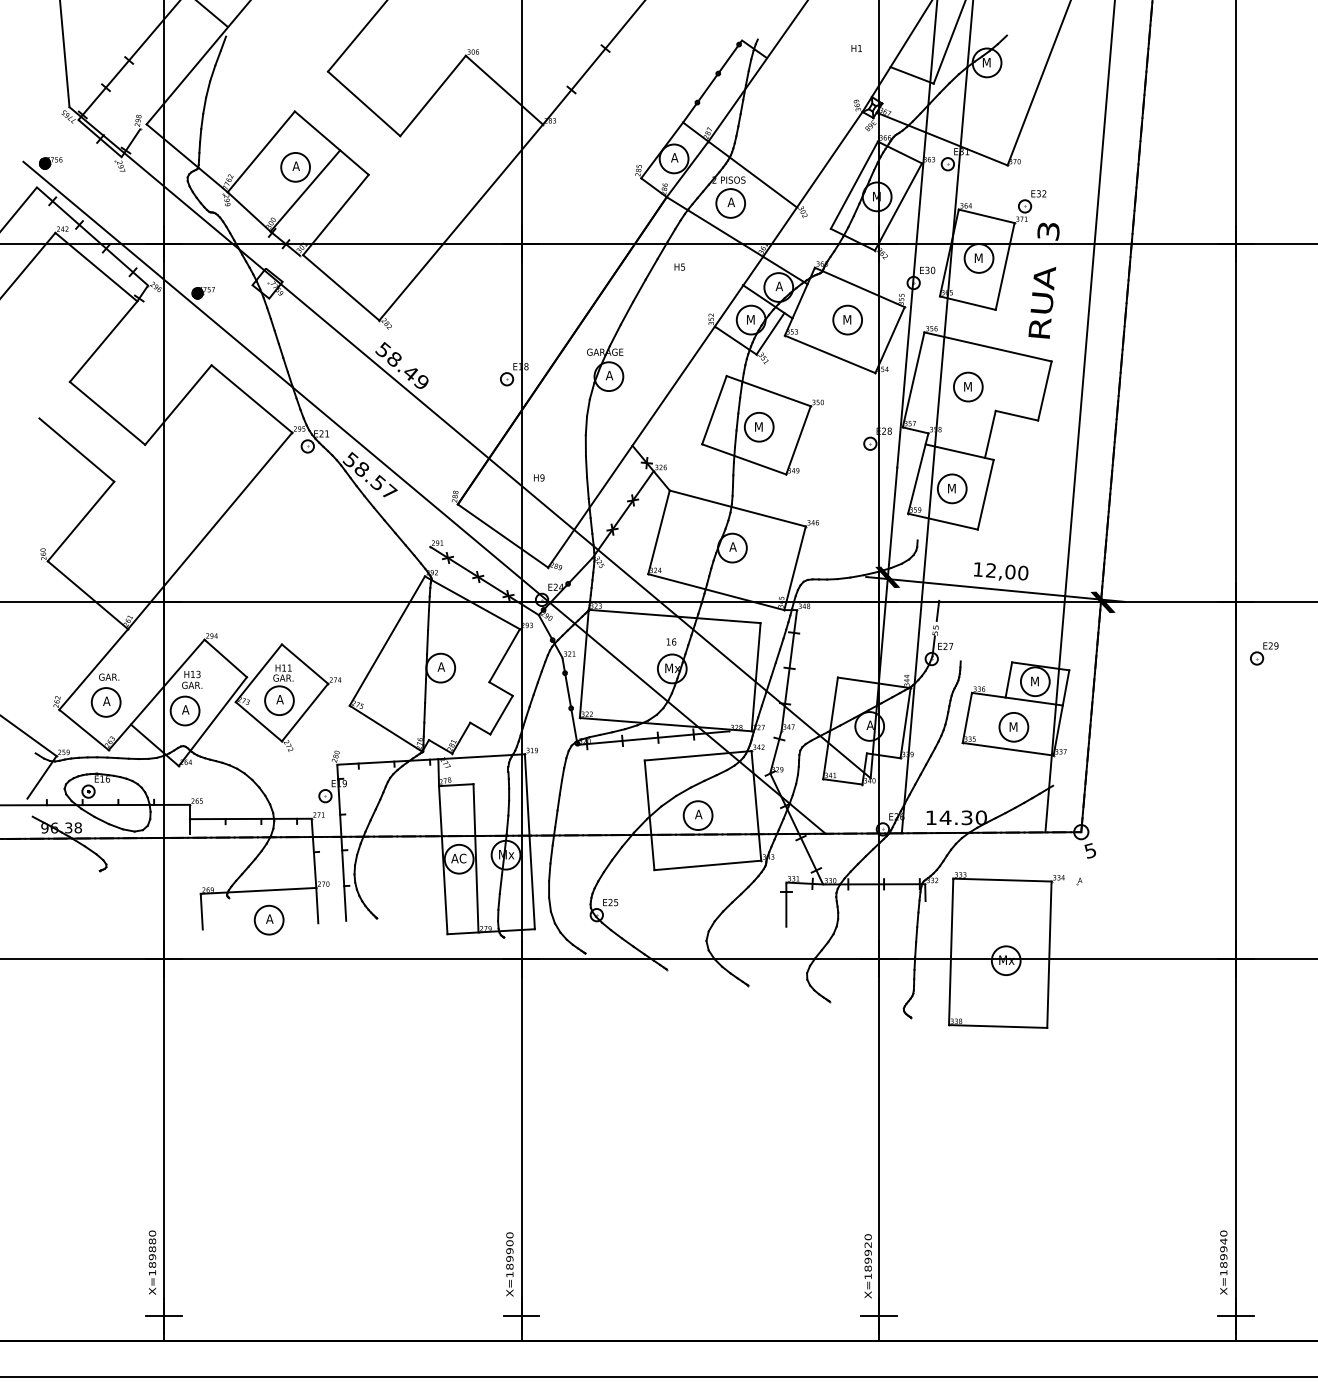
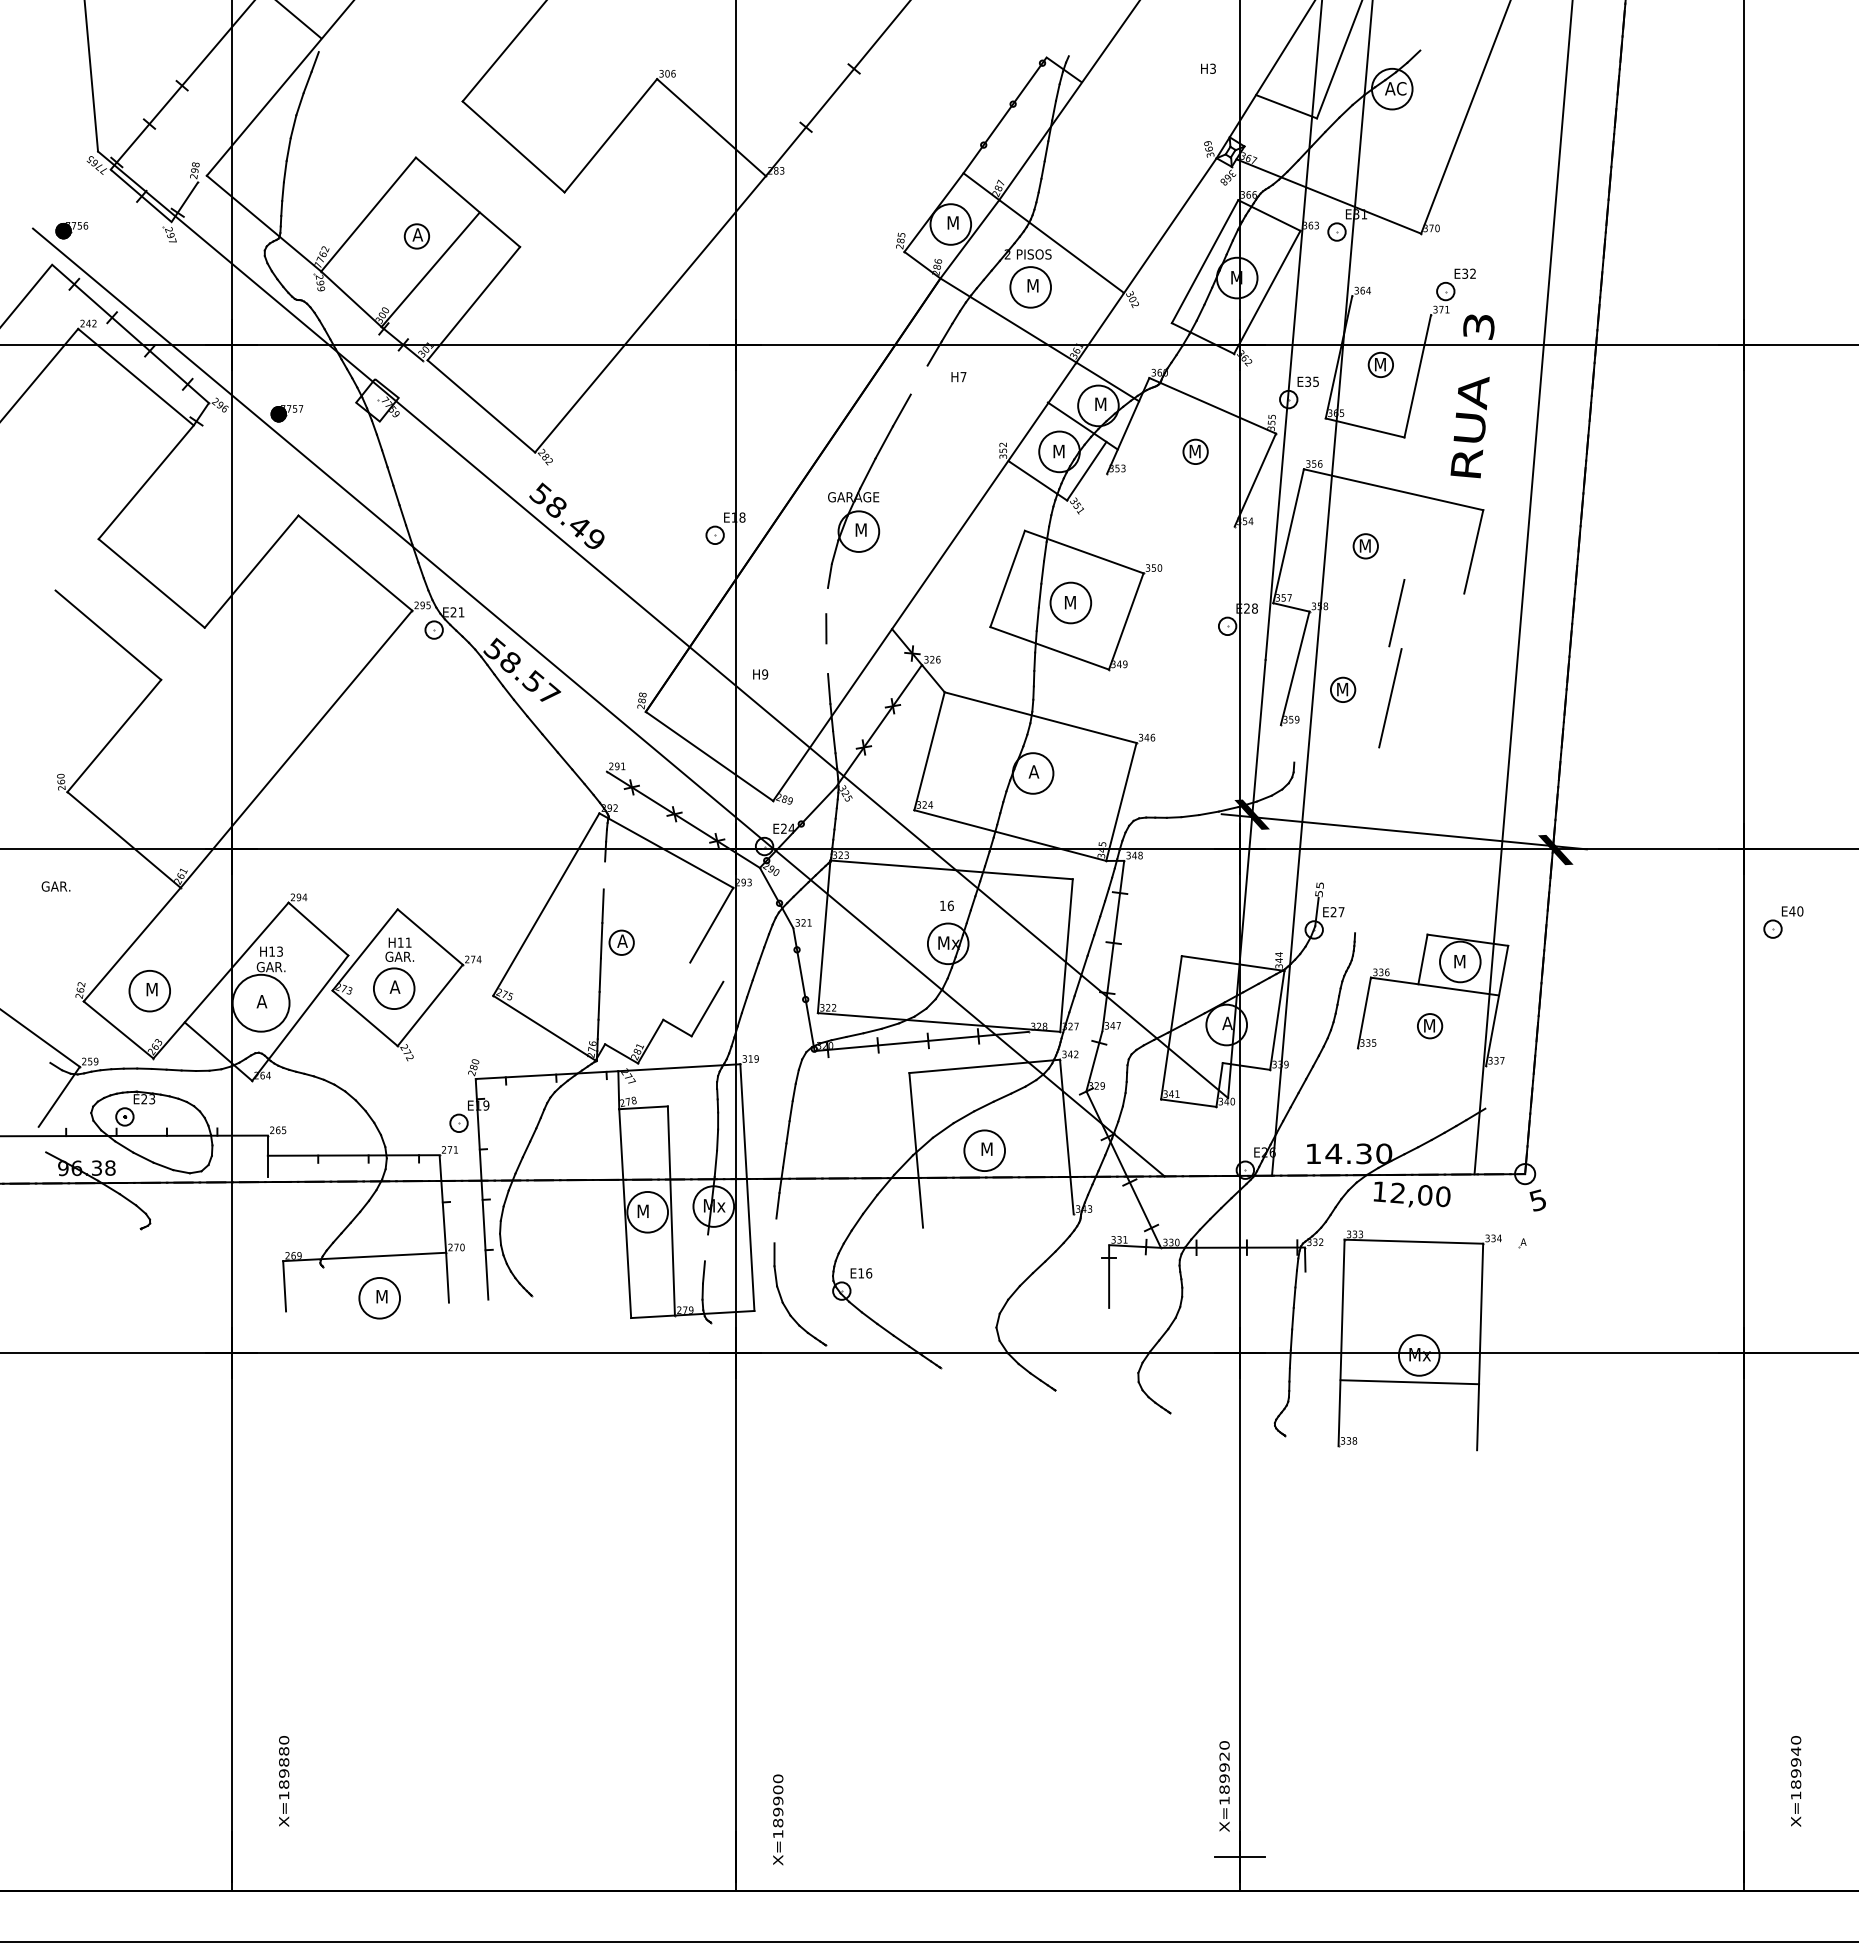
text: (859, 48) -> (1212, 68), H1 -> H3
text: (989, 62) -> (1395, 88), M -> AC
text: (675, 157) -> (952, 222), A -> M
circle: (295, 167) -> (416, 236), size x0.6
text: (732, 202) -> (1032, 285), A -> M
line: (986, 216) -> (1391, 305), removed
circle: (978, 258) -> (1380, 364), size x0.6
text: (683, 267) -> (963, 377), H5 -> H7
line: (651, 268) -> (918, 379), removed
text: (933, 270) -> (1316, 381), E30 -> E35
text: (780, 285) -> (1100, 403), A -> M
circle: (847, 319) -> (1195, 451), size x0.6
line: (829, 353) -> (1170, 499), removed
text: (610, 375) -> (860, 529), A -> M
circle: (968, 387) -> (1365, 546), size x0.6
line: (1017, 415) -> (1434, 586), removed
line: (585, 425) -> (826, 600), removed
line: (959, 452) -> (1353, 638), removed
line: (586, 466) -> (827, 658), removed
circle: (951, 488) -> (1342, 689), size x0.6
line: (942, 521) -> (1329, 735), removed
text: (1000, 571) -> (1411, 1194), moved
line: (937, 610) -> (1322, 861), removed
line: (428, 620) -> (604, 875), removed
text: (1273, 645) -> (1796, 911), E29 -> E40
circle: (440, 667) -> (621, 942), size x0.6
text: (108, 677) -> (55, 886), moved
line: (500, 688) -> (706, 971), removed
text: (107, 701) -> (151, 989), A -> M
circle: (184, 710) -> (260, 1002), size x1.4
circle: (1013, 726) -> (1429, 1025), size x0.6
line: (1007, 749) -> (1421, 1057), removed
text: (105, 779) -> (148, 1099), E16 -> E23
text: (699, 814) -> (986, 1148), A -> M
text: (458, 858) -> (646, 1211), AC -> M
line: (707, 865) -> (998, 1220), removed
line: (549, 872) -> (775, 1230), removed
line: (500, 884) -> (706, 1247), removed
text: (613, 902) -> (865, 1273), E25 -> E16
text: (270, 918) -> (381, 1296), A -> M
line: (997, 1026) -> (1409, 1382), moved
text: (152, 1262) -> (284, 1781), moved
text: (1224, 1262) -> (1796, 1781), moved
text: (510, 1264) -> (778, 1819), moved
line: (164, 1315) -> (231, 1856), removed
line: (521, 1315) -> (735, 1856), removed
line: (1236, 1315) -> (1743, 1856), removed

